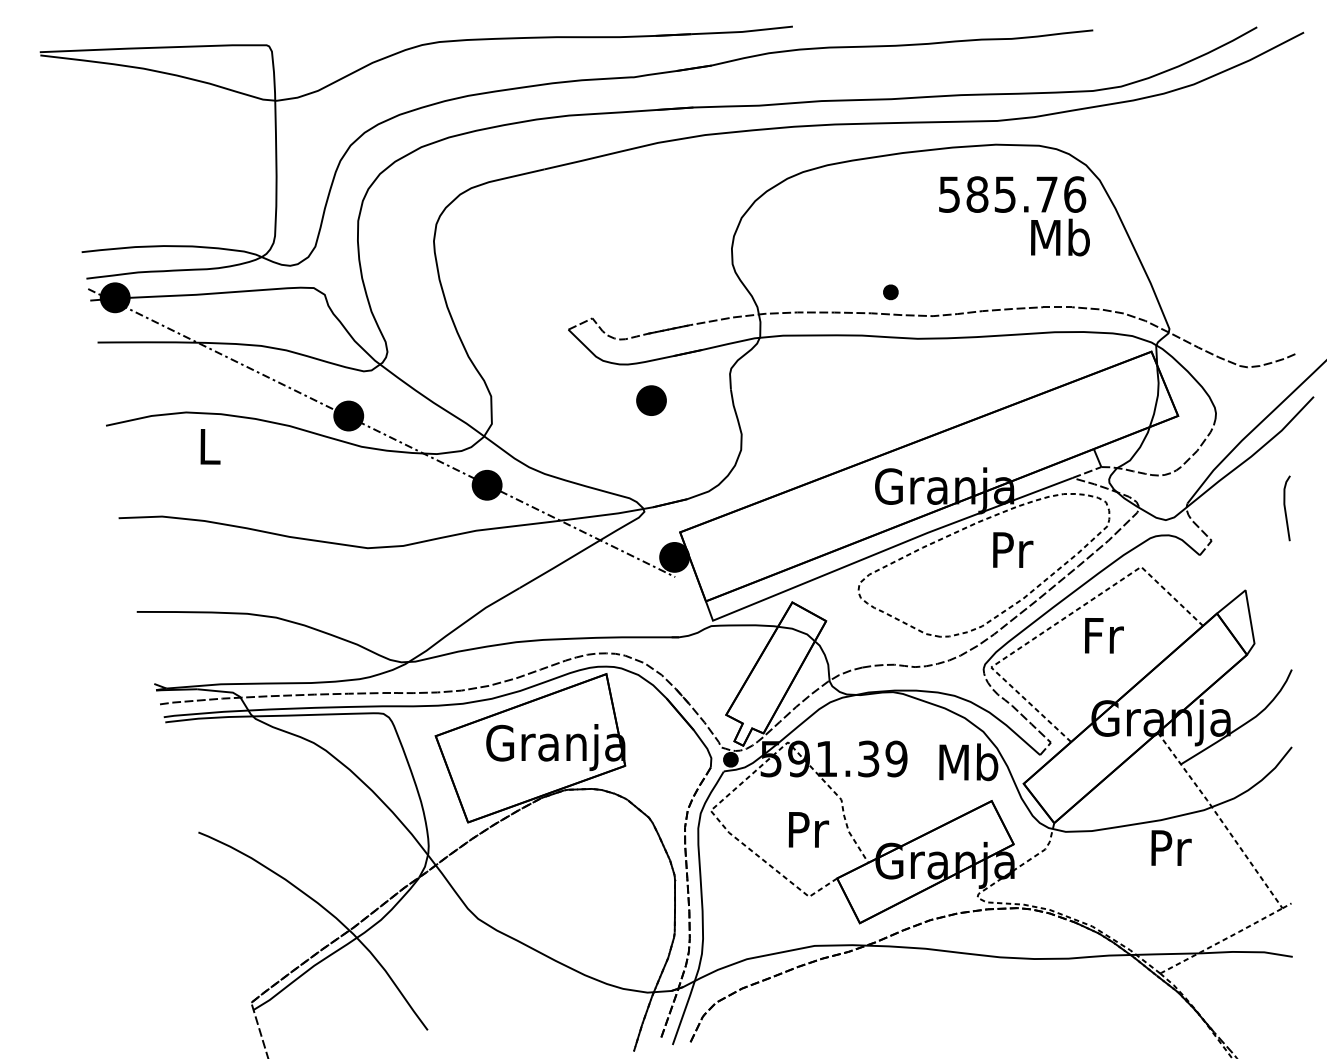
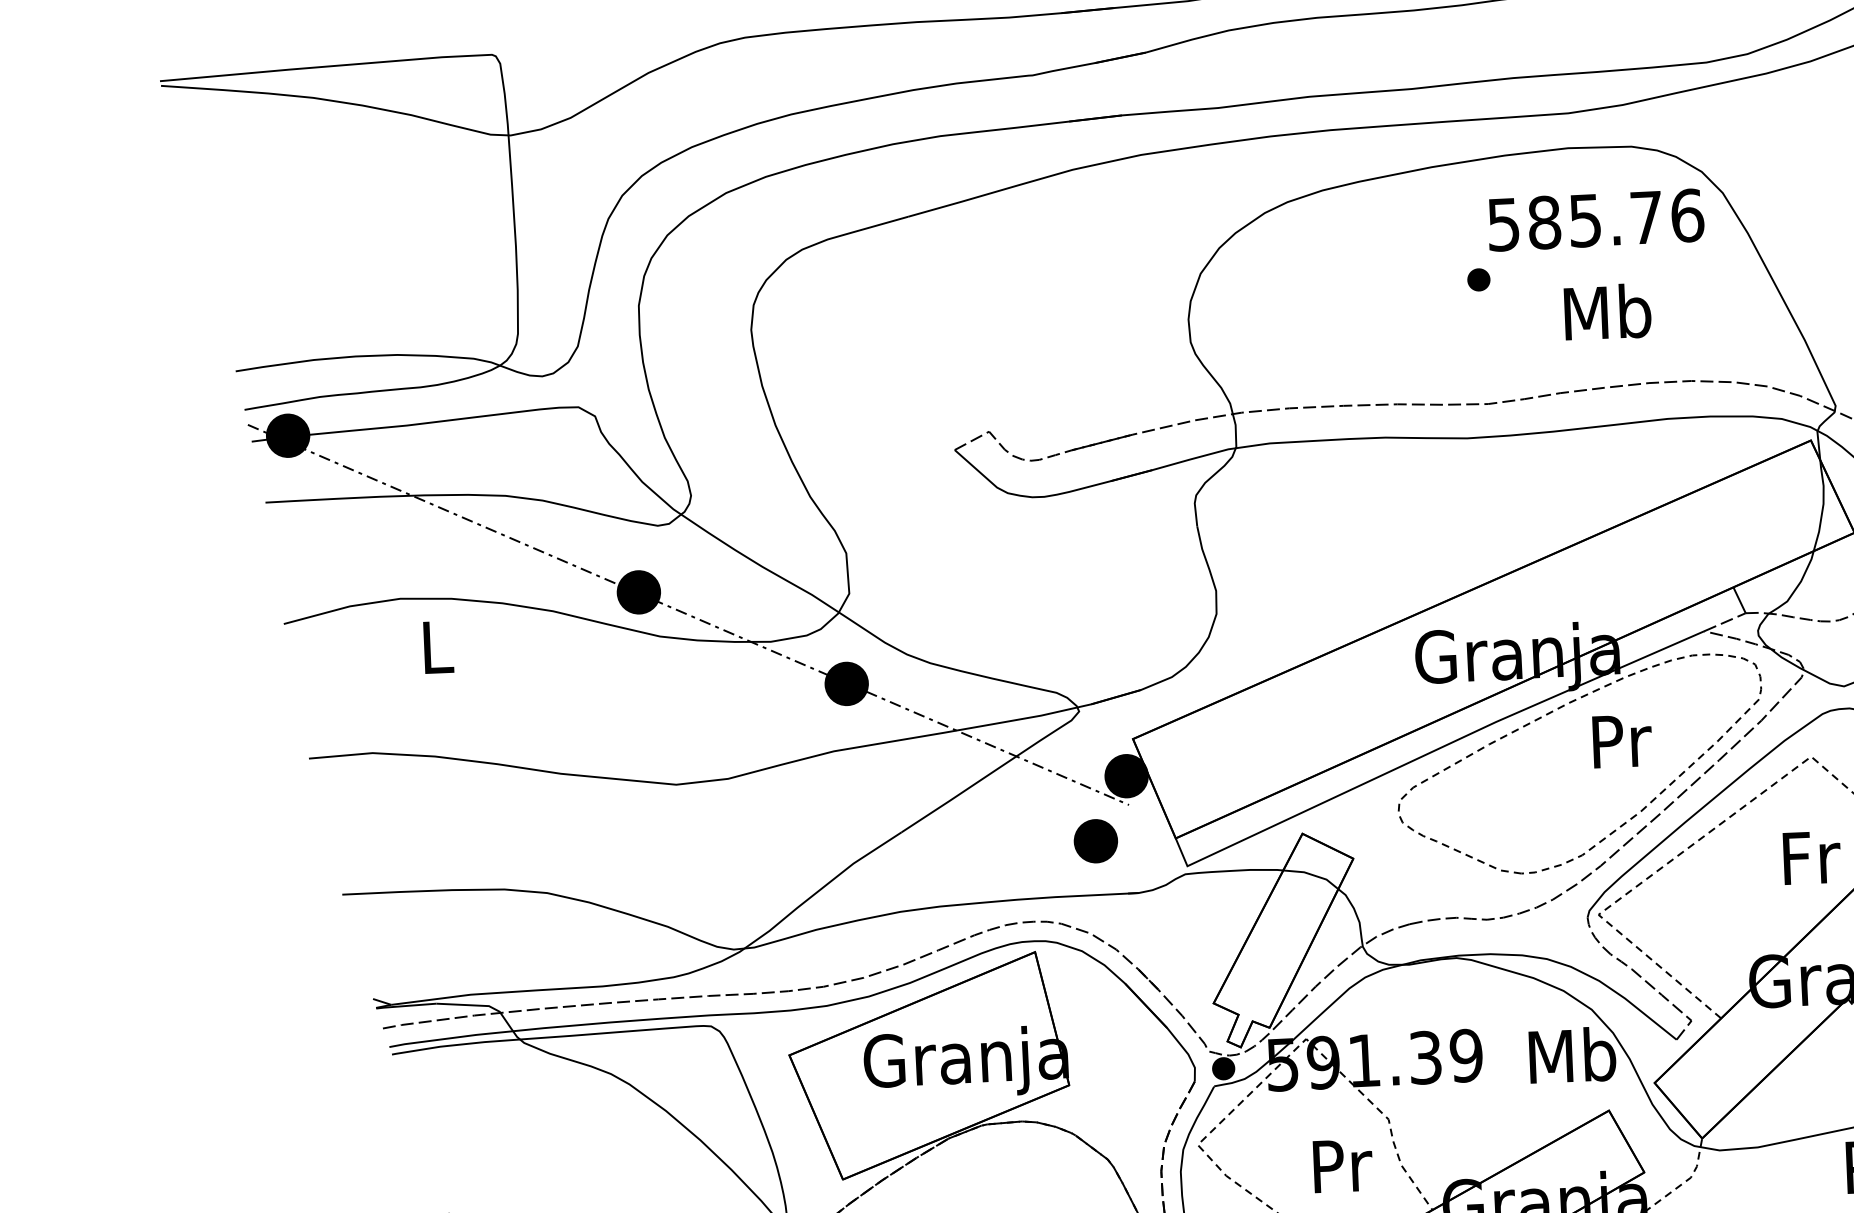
text: (1060, 237) -> (1607, 312), moved
part: (890, 292) -> (1478, 280), moved
part: (651, 400) -> (1095, 841), moved
text: (1104, 635) -> (1812, 857), moved

